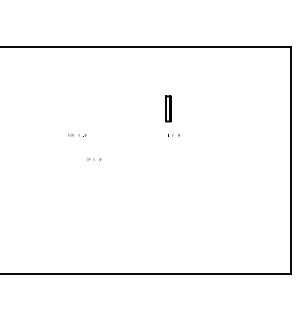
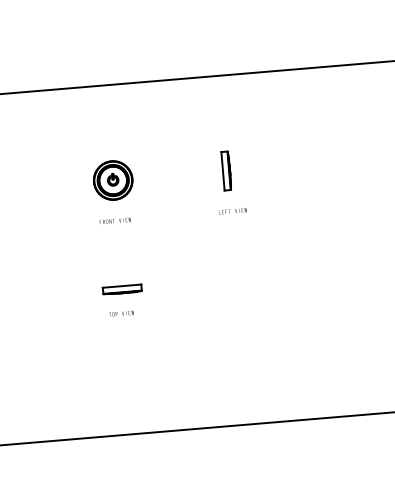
part: (94, 108) -> (112, 179), added
part: (77, 134) -> (117, 219), moved
part: (94, 159) -> (123, 313), moved
part: (94, 179) -> (121, 288), added

